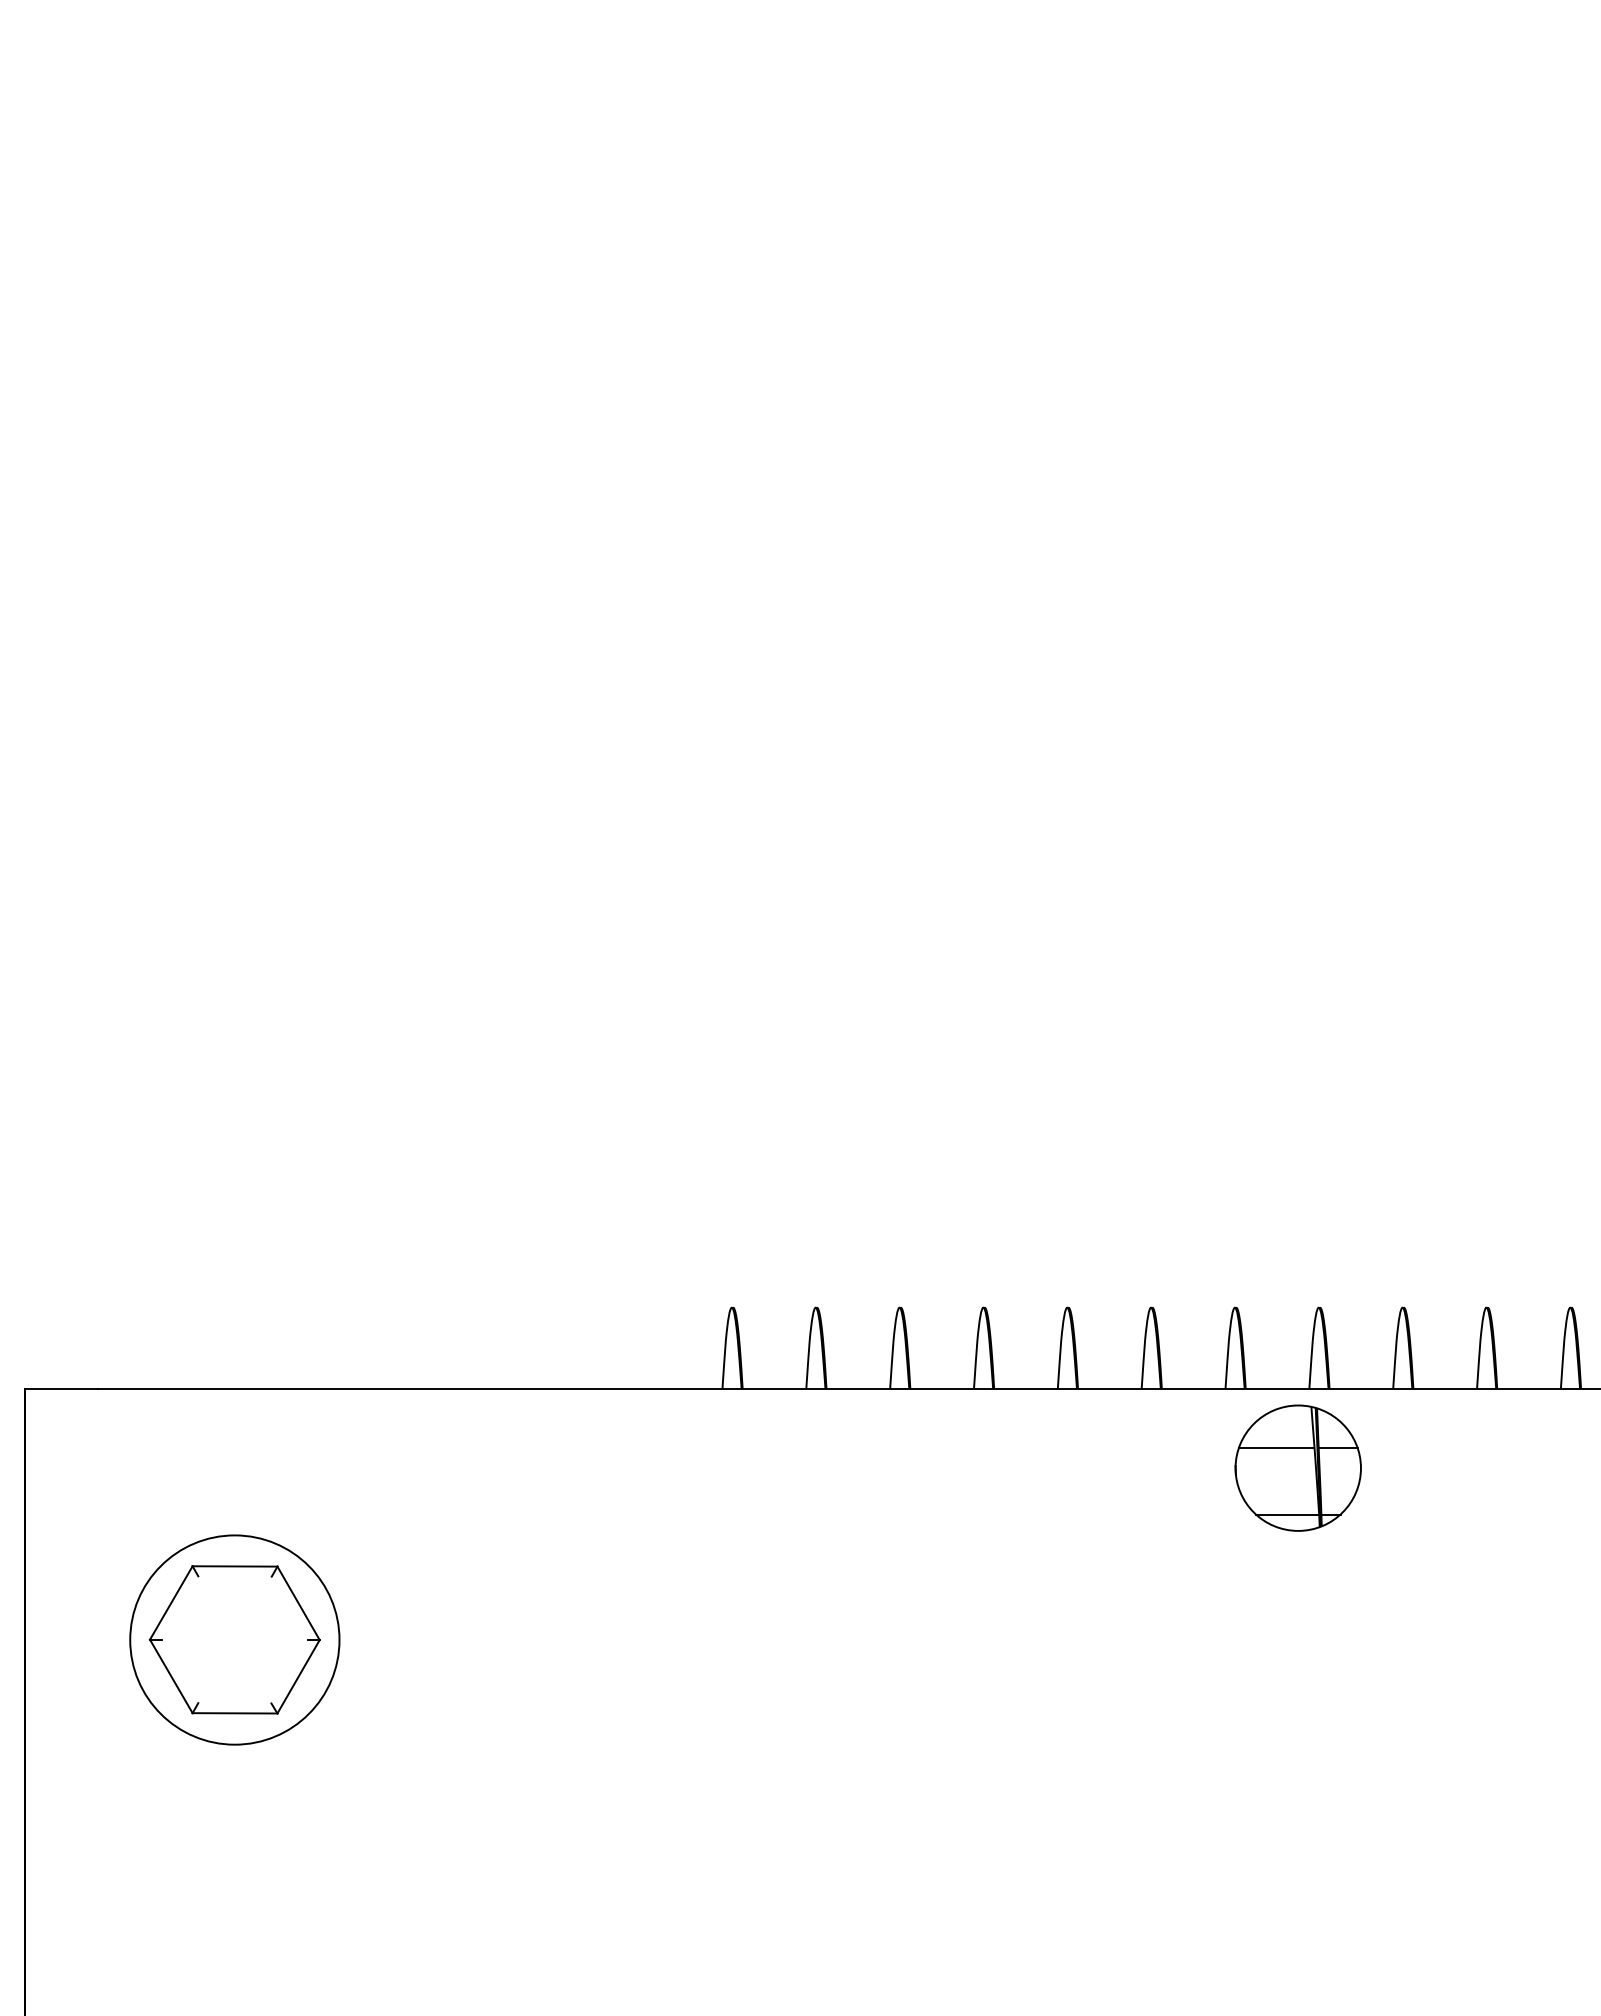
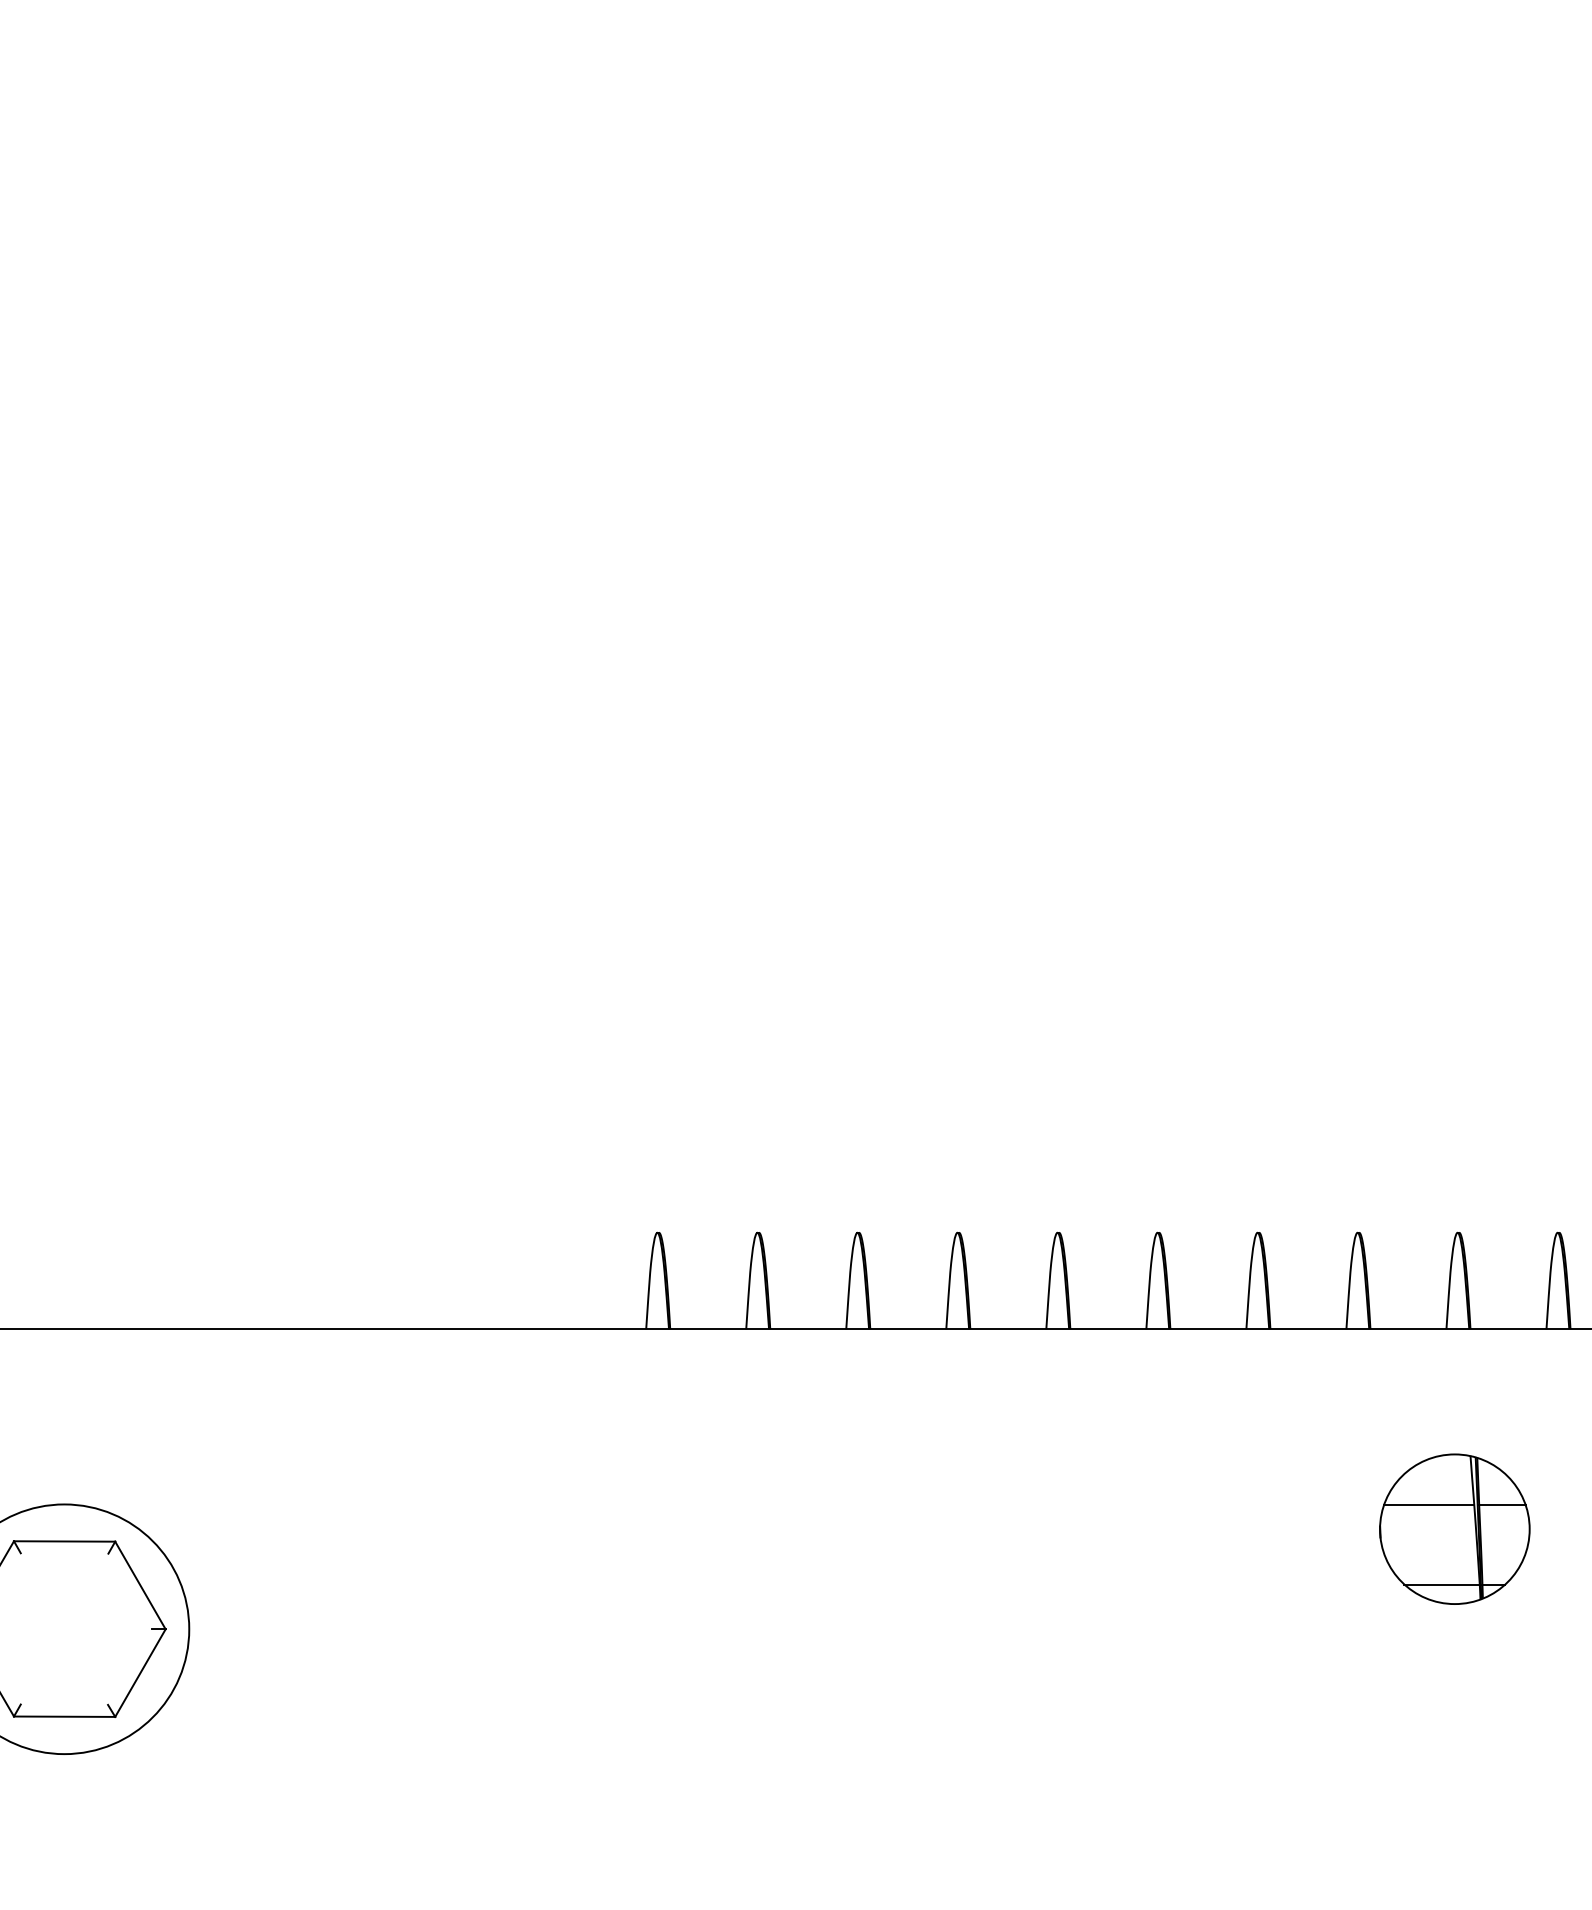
part: (1297, 1467) -> (1453, 1528), moved

